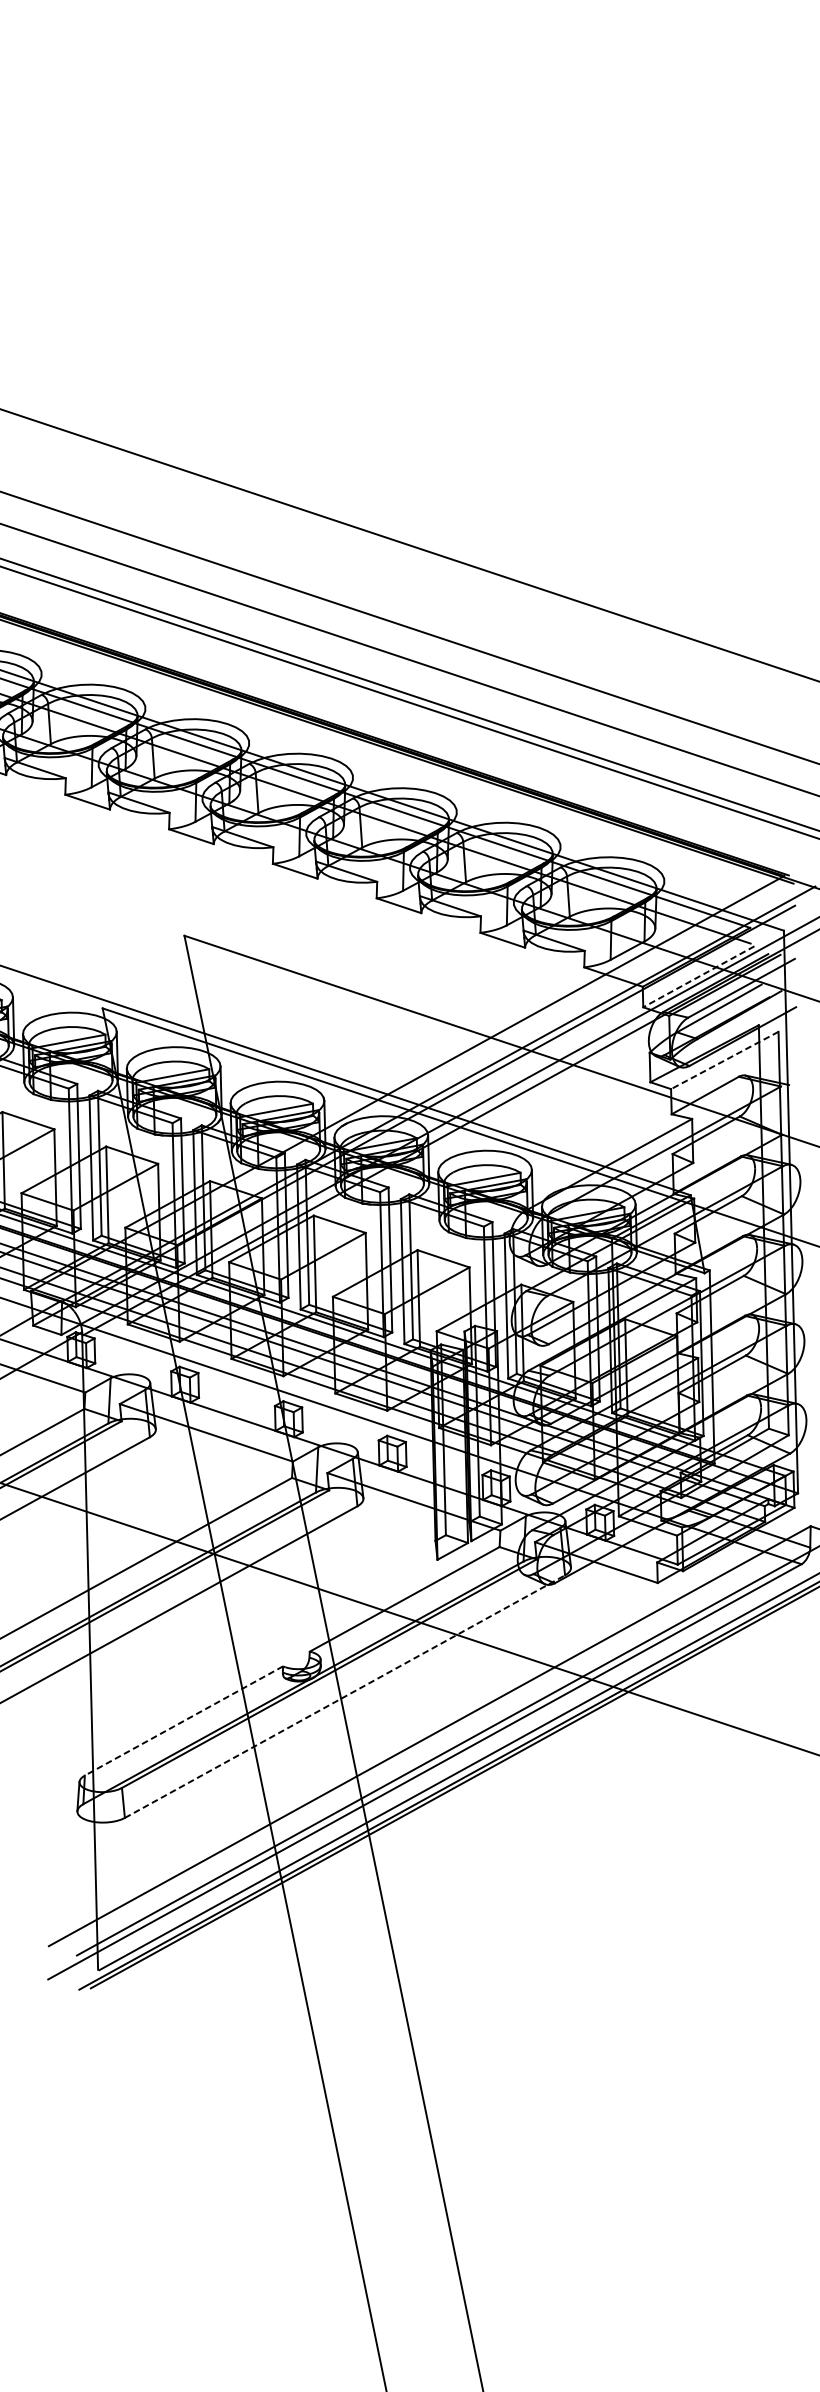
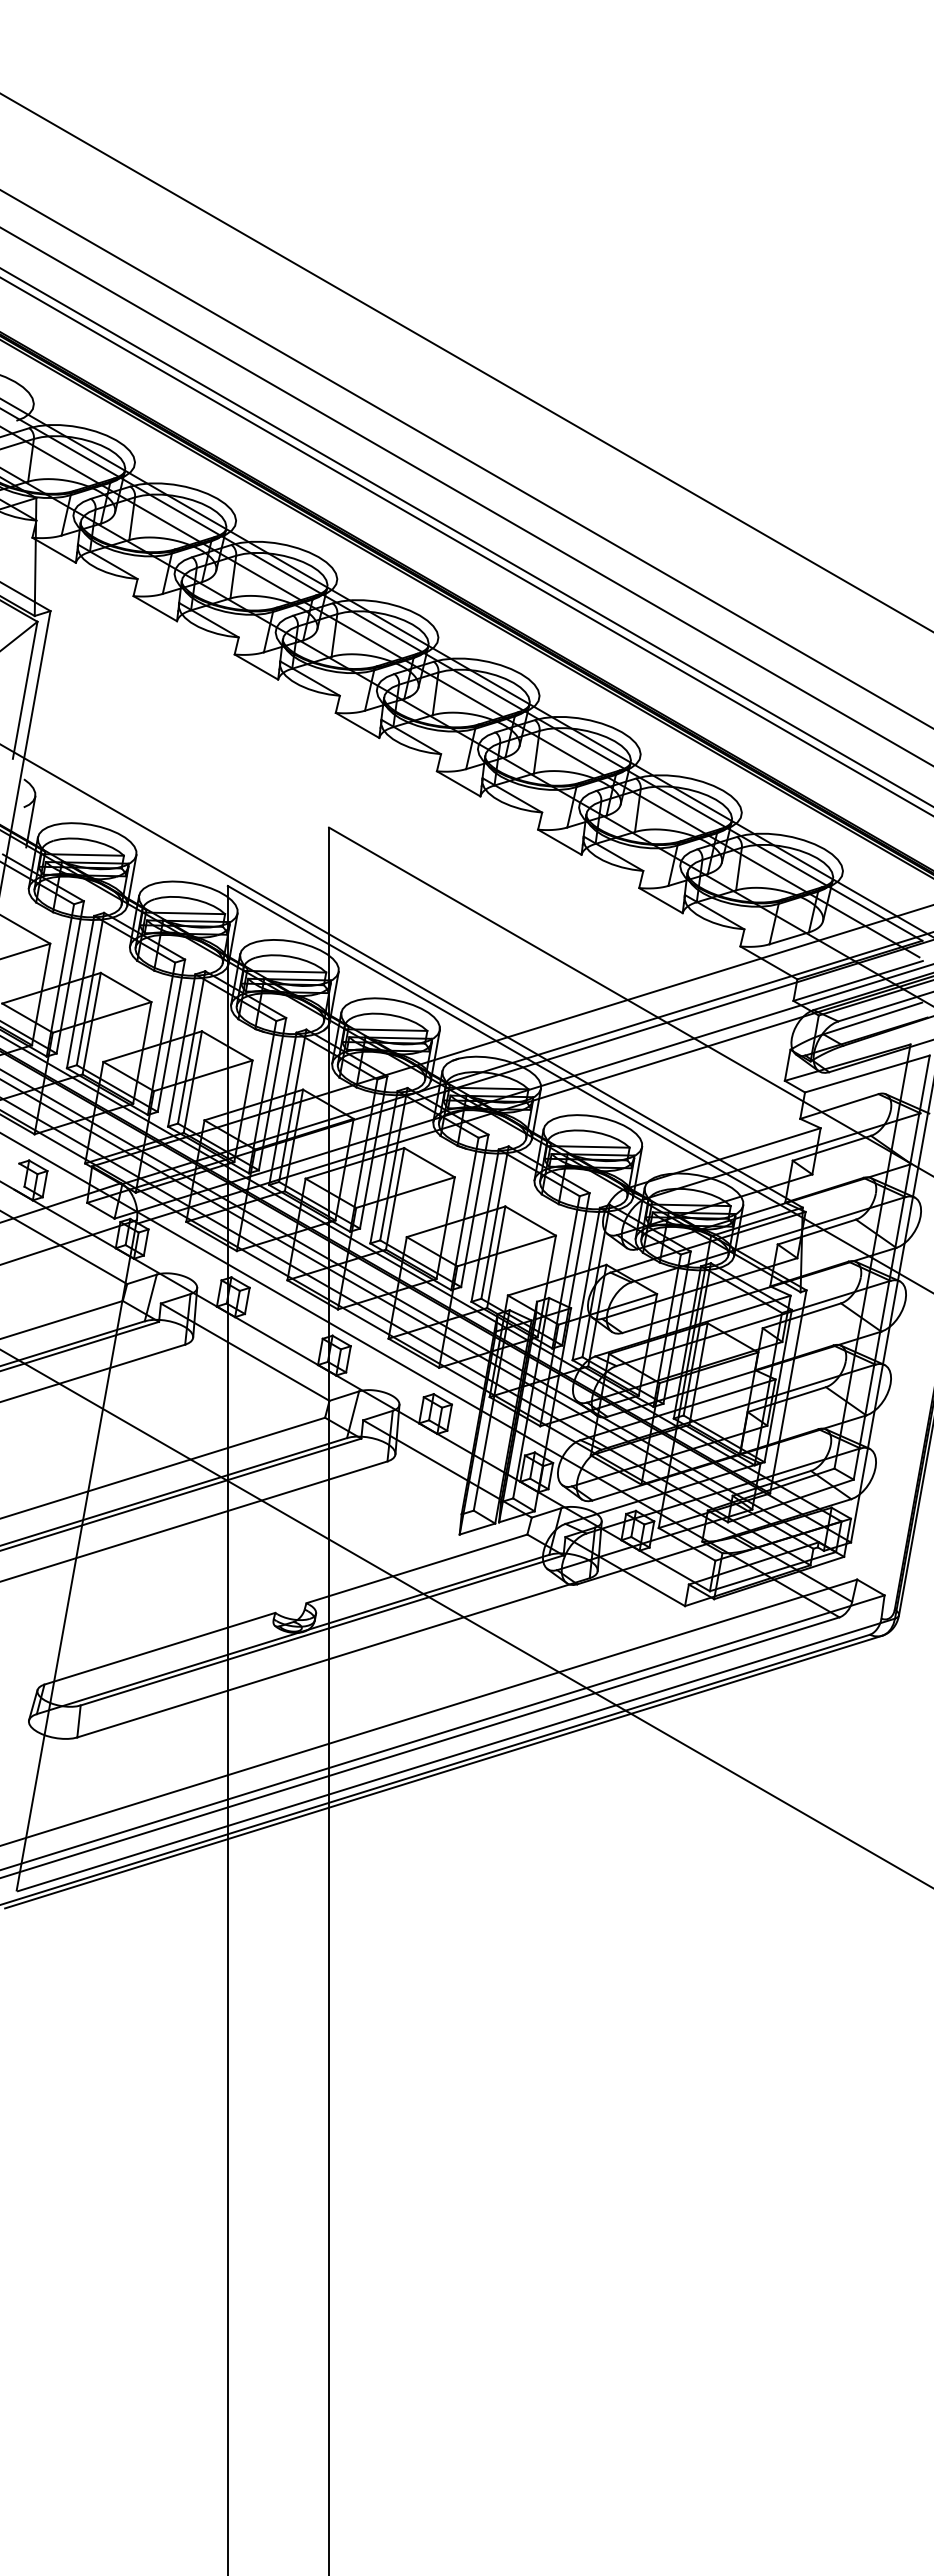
line: (699, 976) -> (858, 980), dashed -> solid
line: (724, 1061) -> (866, 1074), dashed -> solid
line: (345, 1696) -> (334, 1657), dashed -> solid
line: (183, 1720) -> (159, 1648), dashed -> solid

